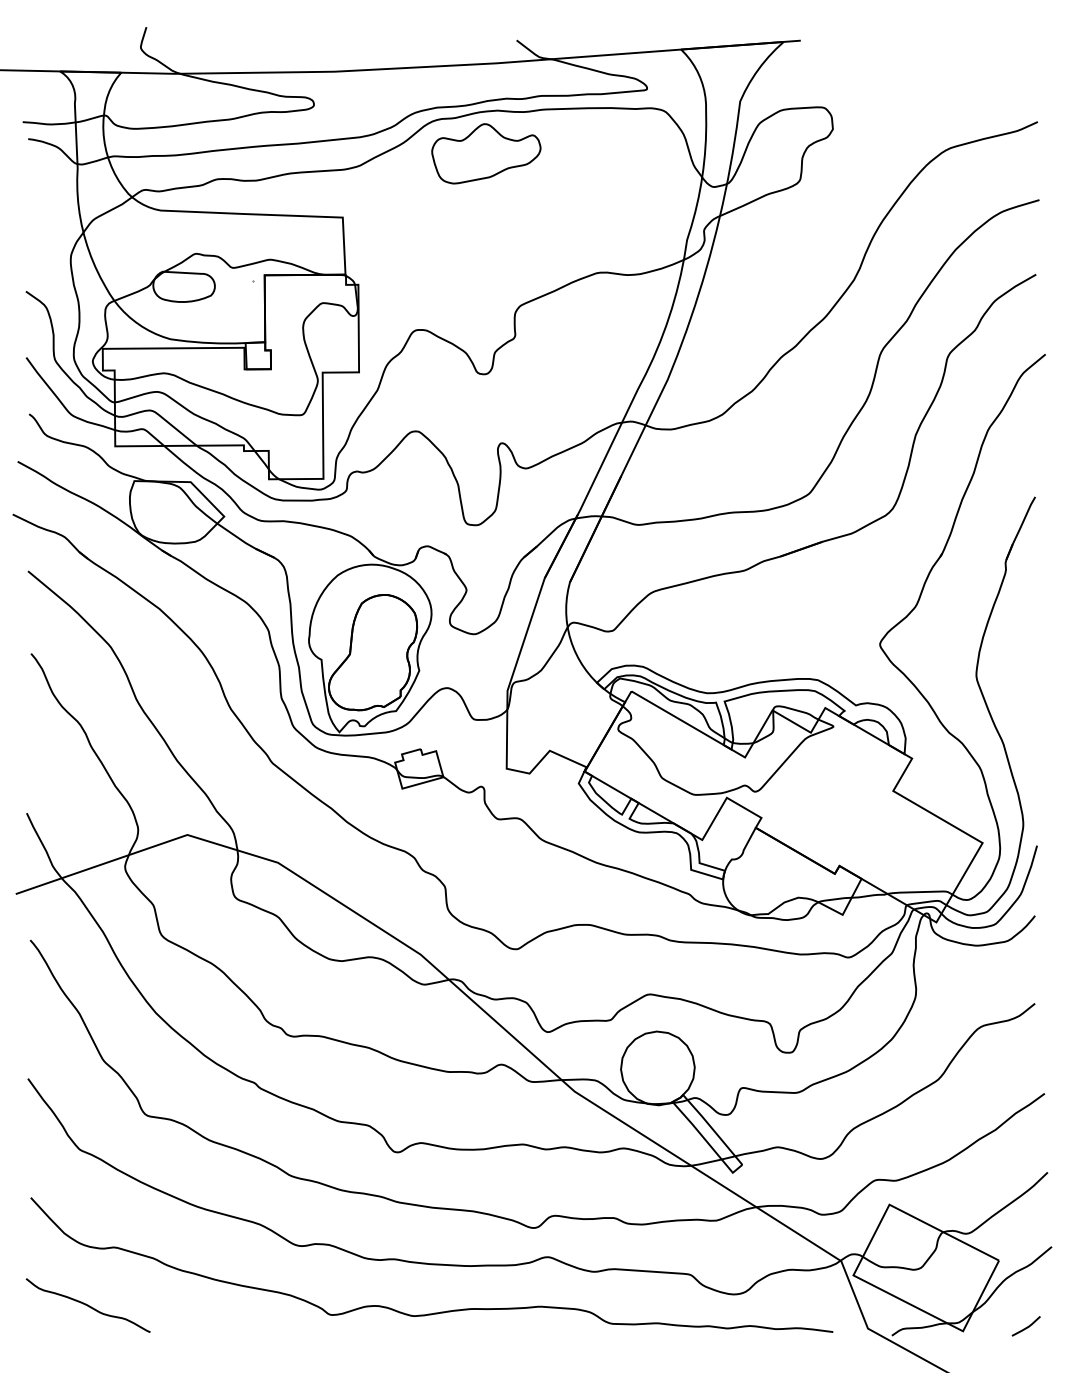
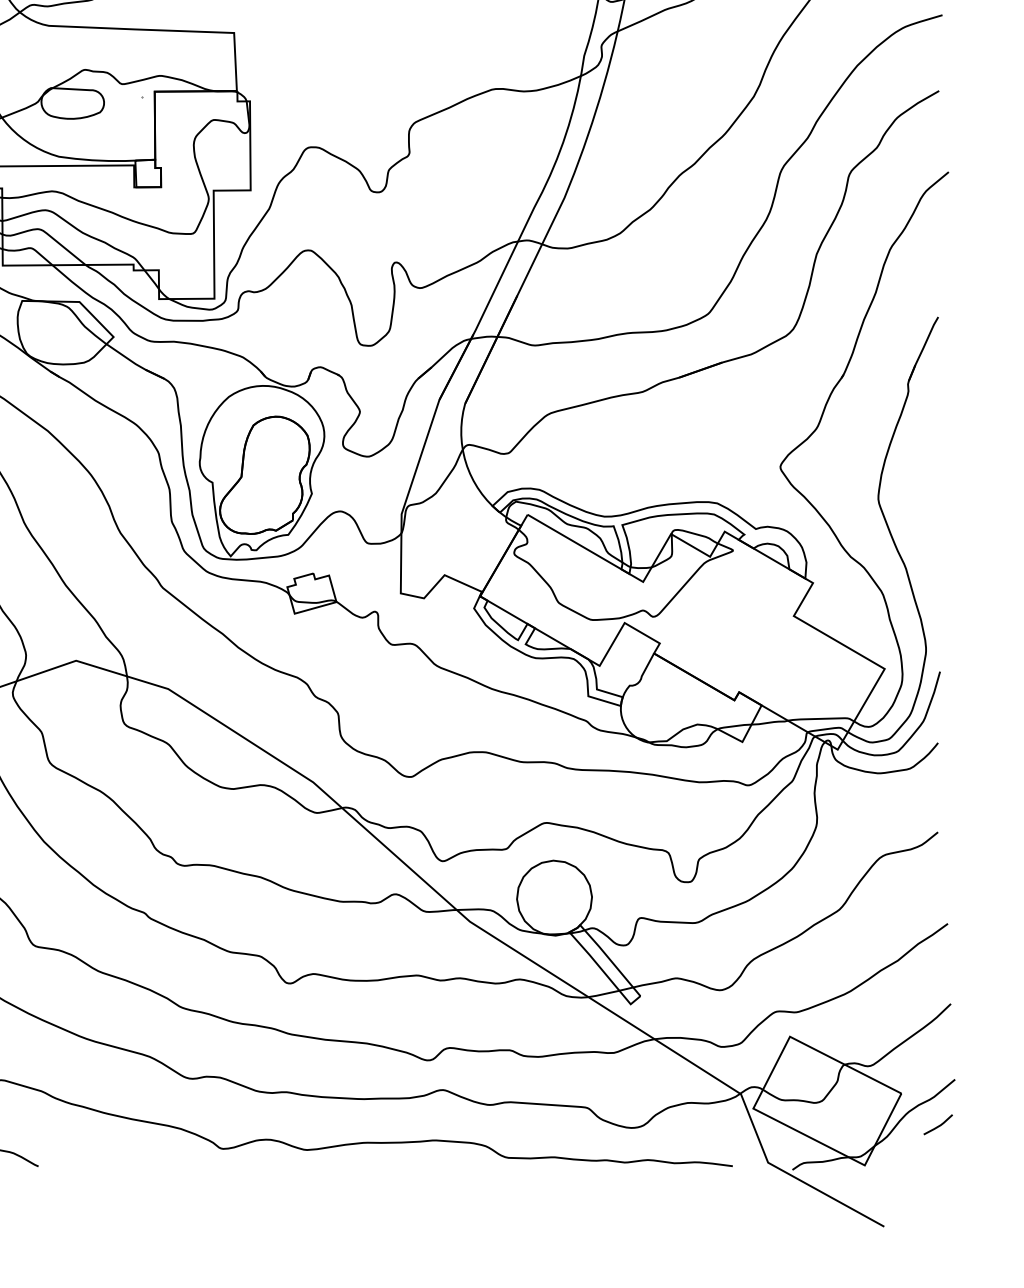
line: (1025, 1327) -> (937, 1125), moved

